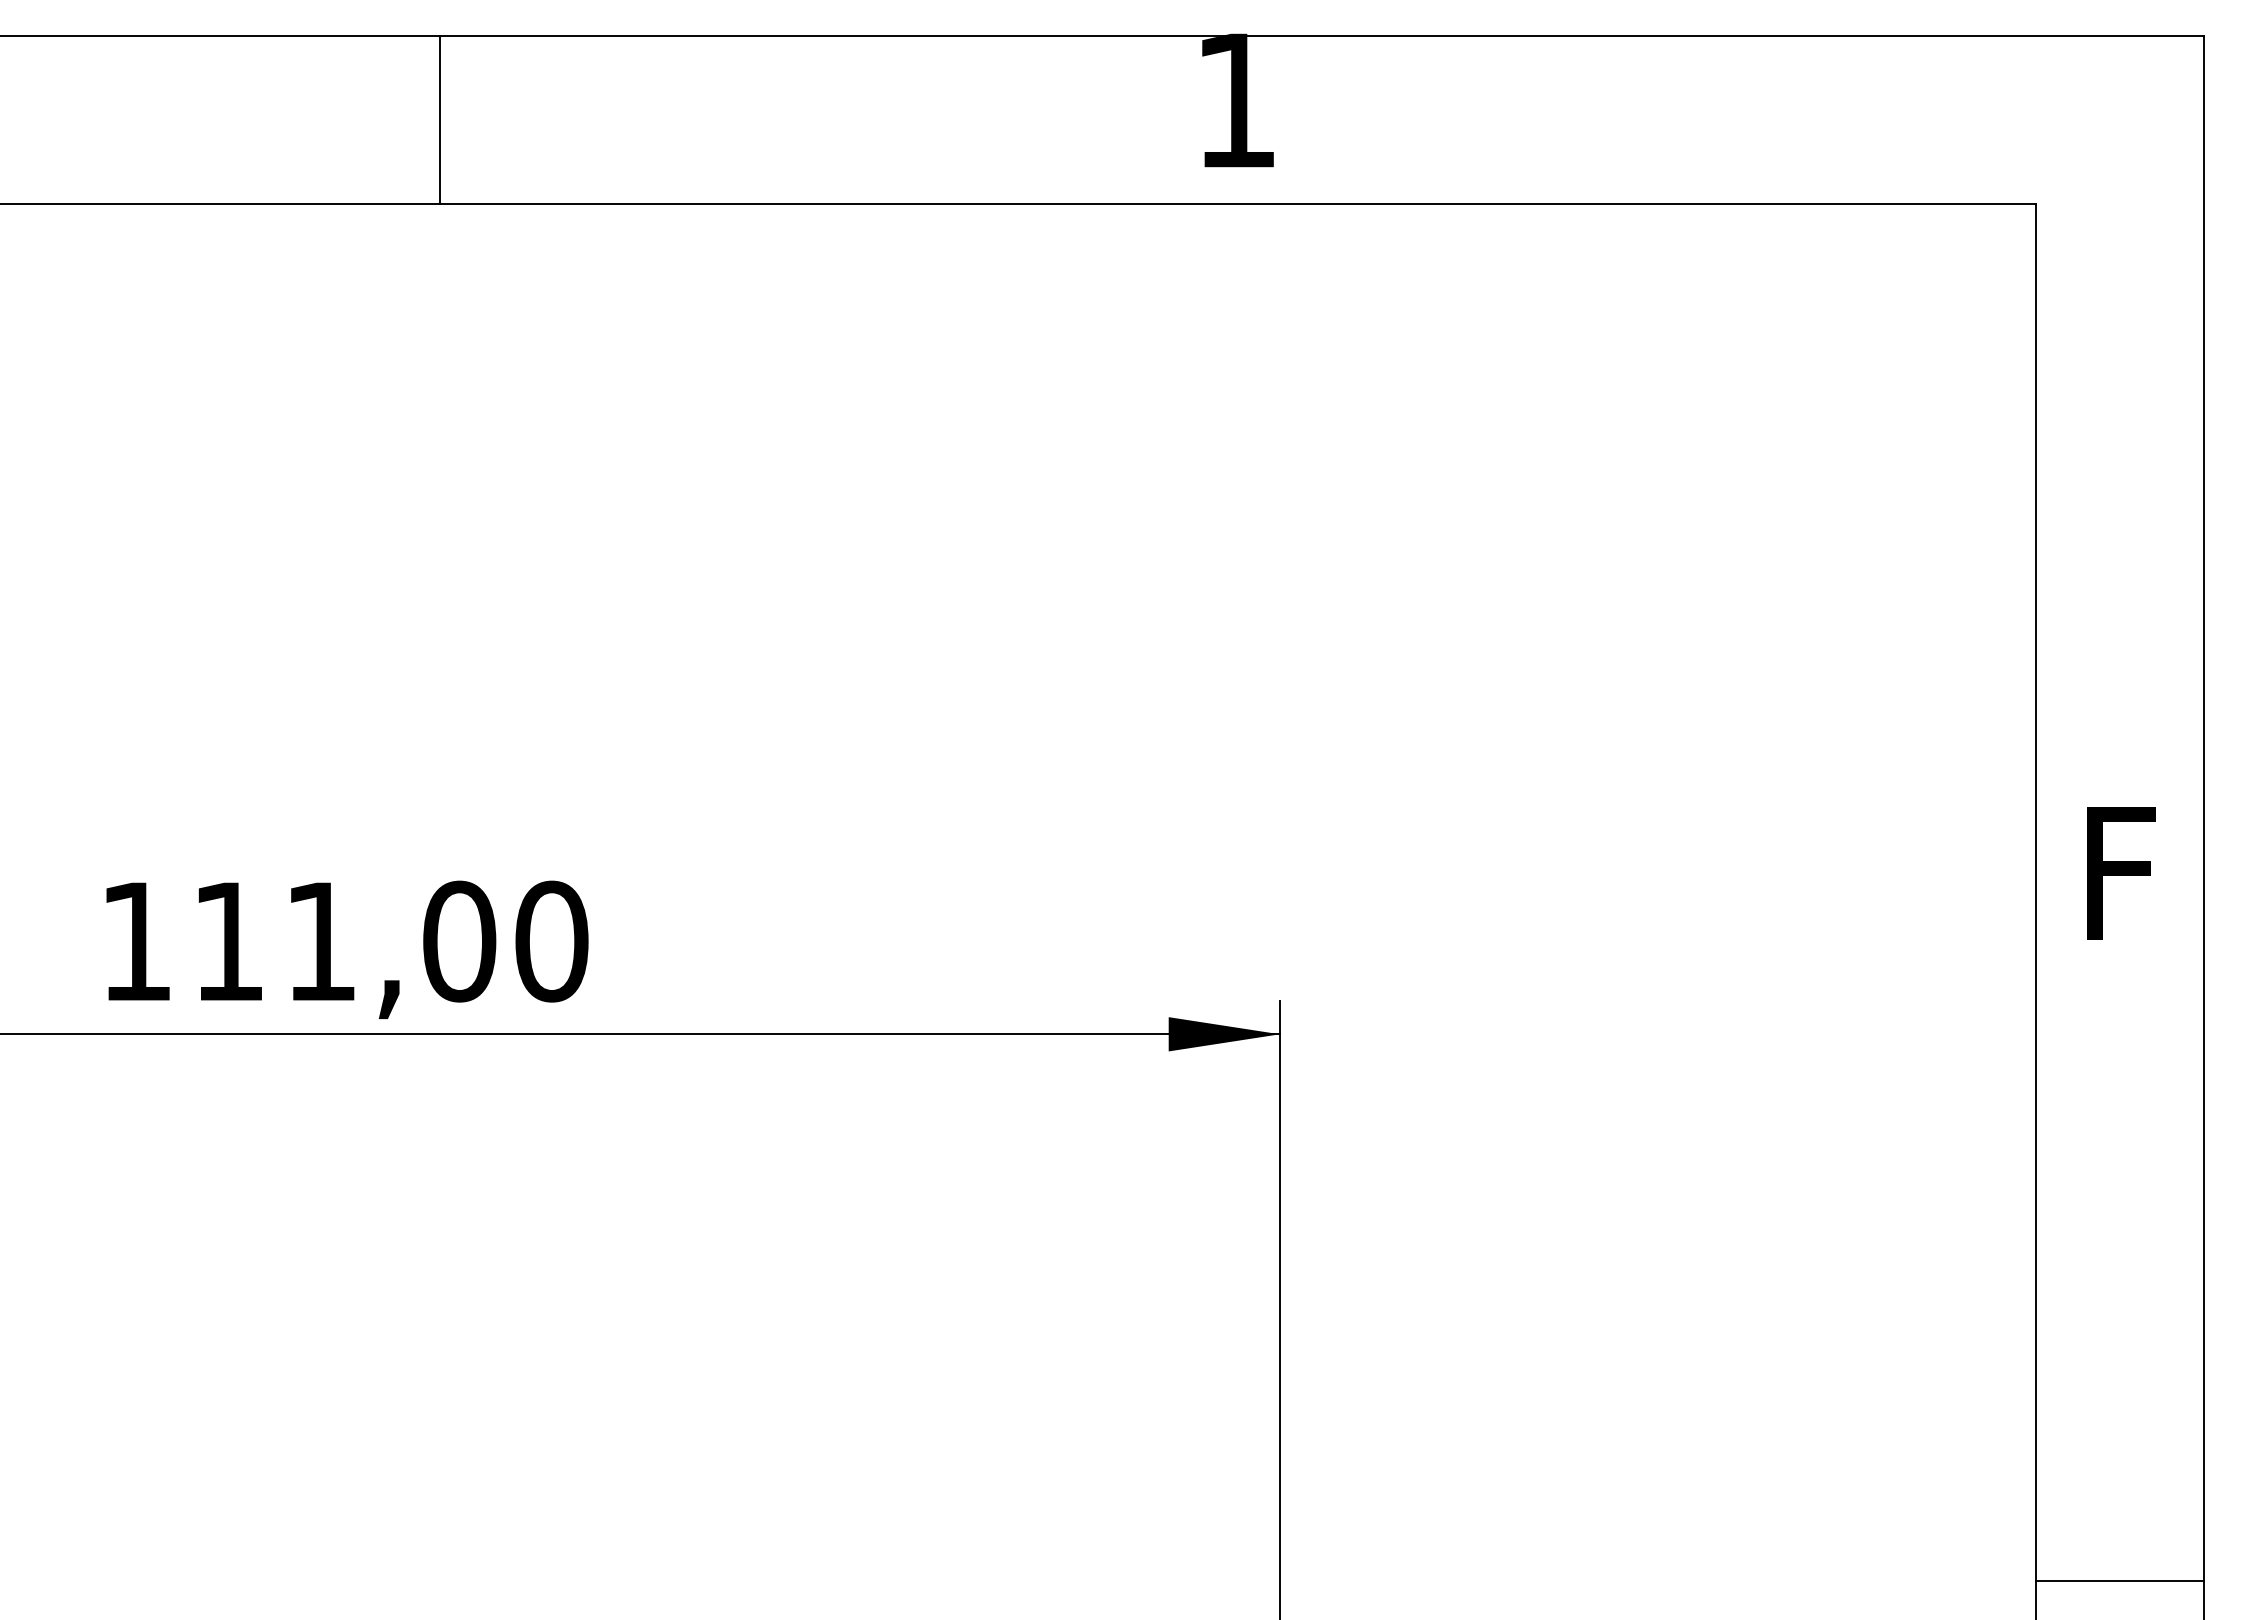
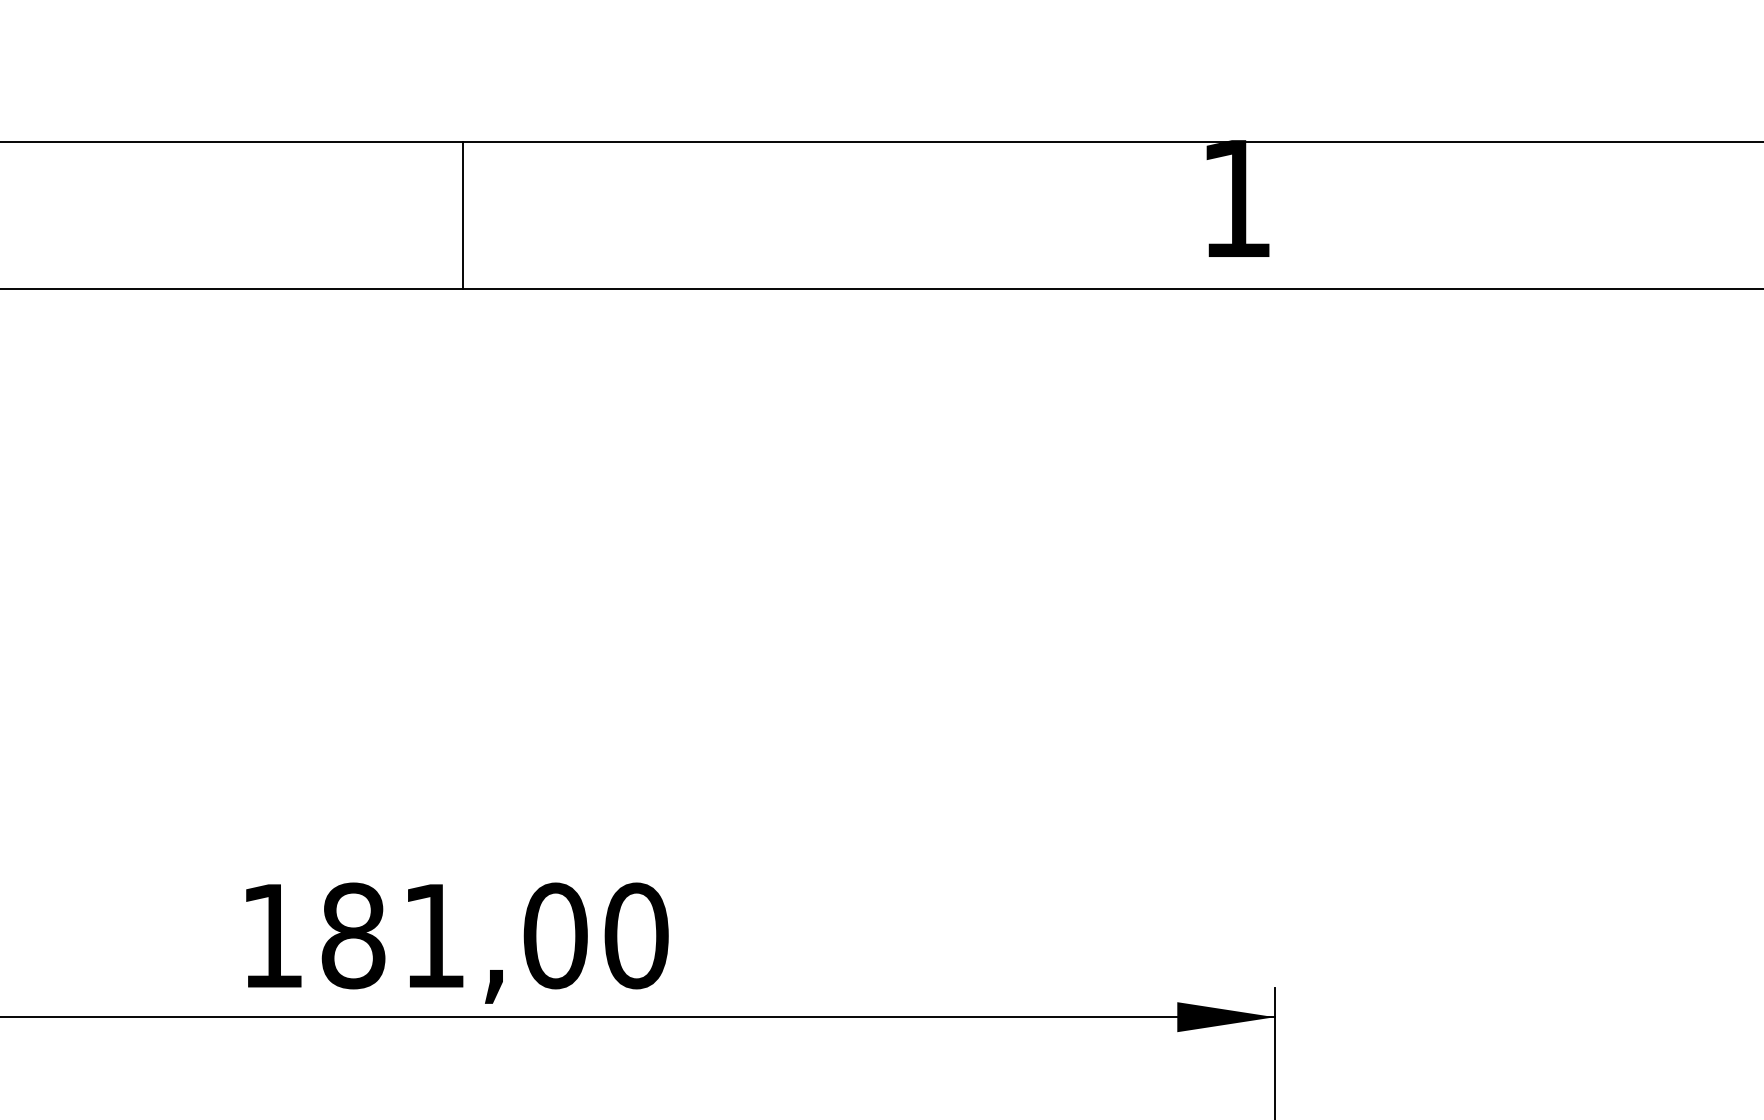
line: (440, 119) -> (463, 215), moved
text: (228, 941) -> (353, 935), 111,00 -> 181,00

